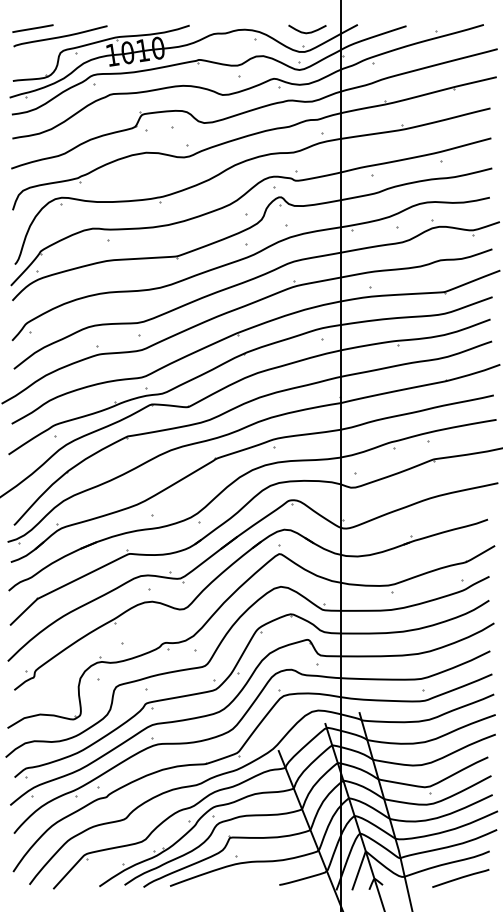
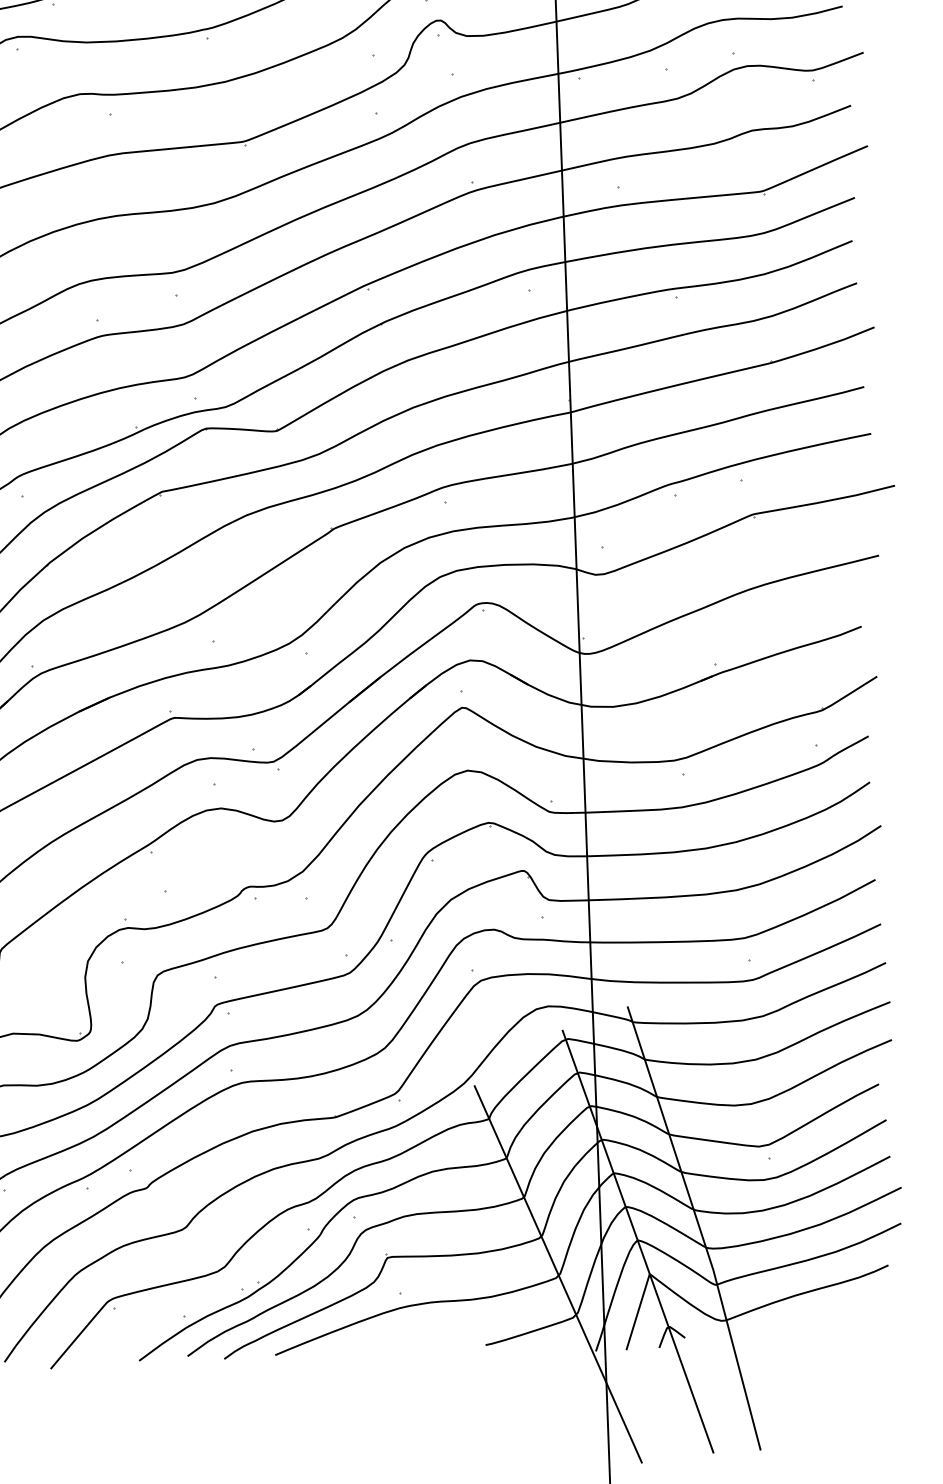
line: (460, 877) -> (834, 1317), removed

